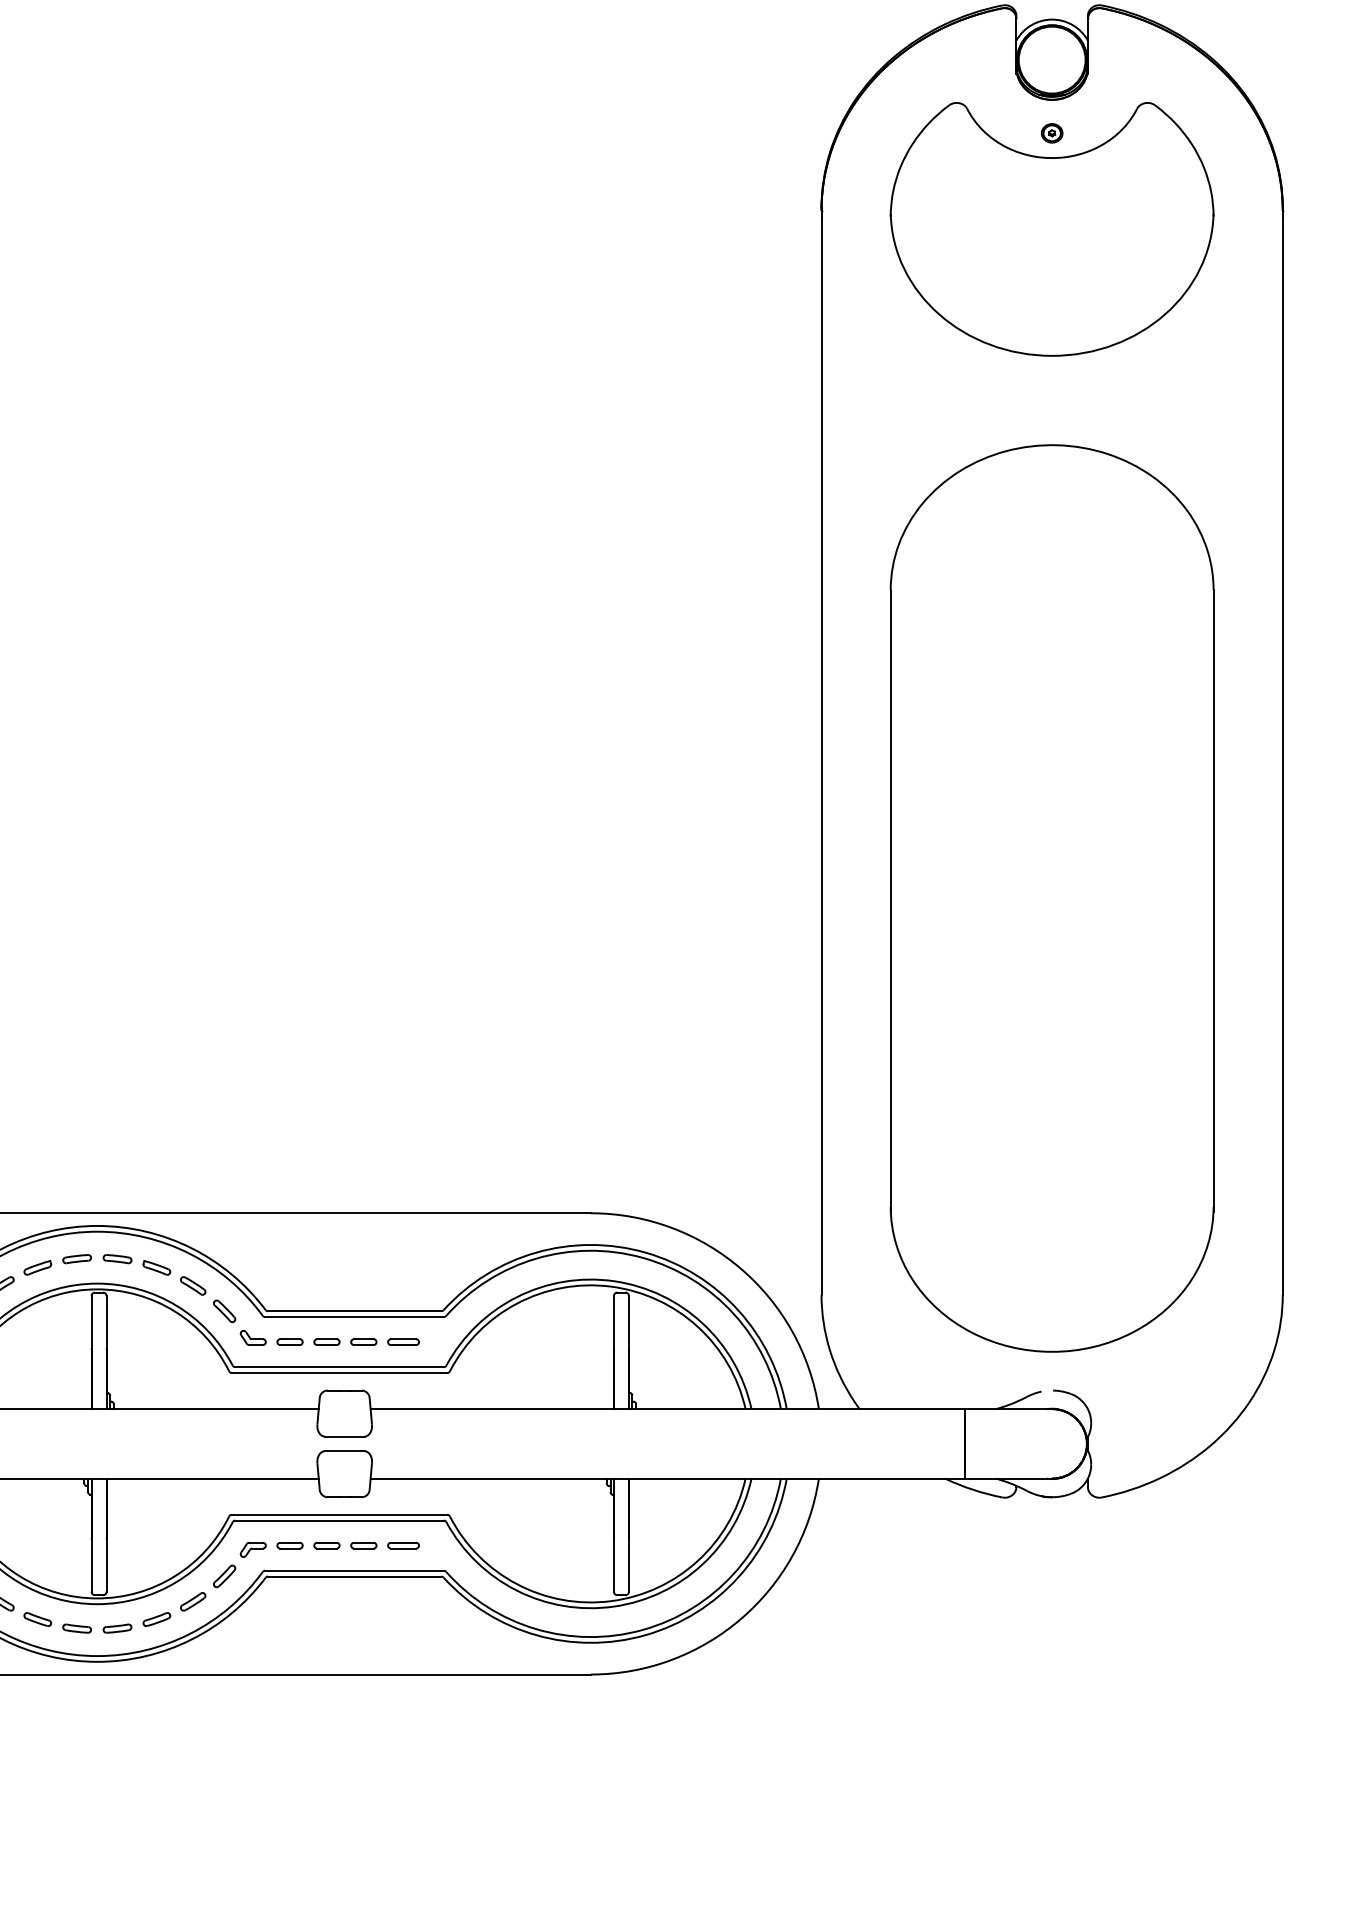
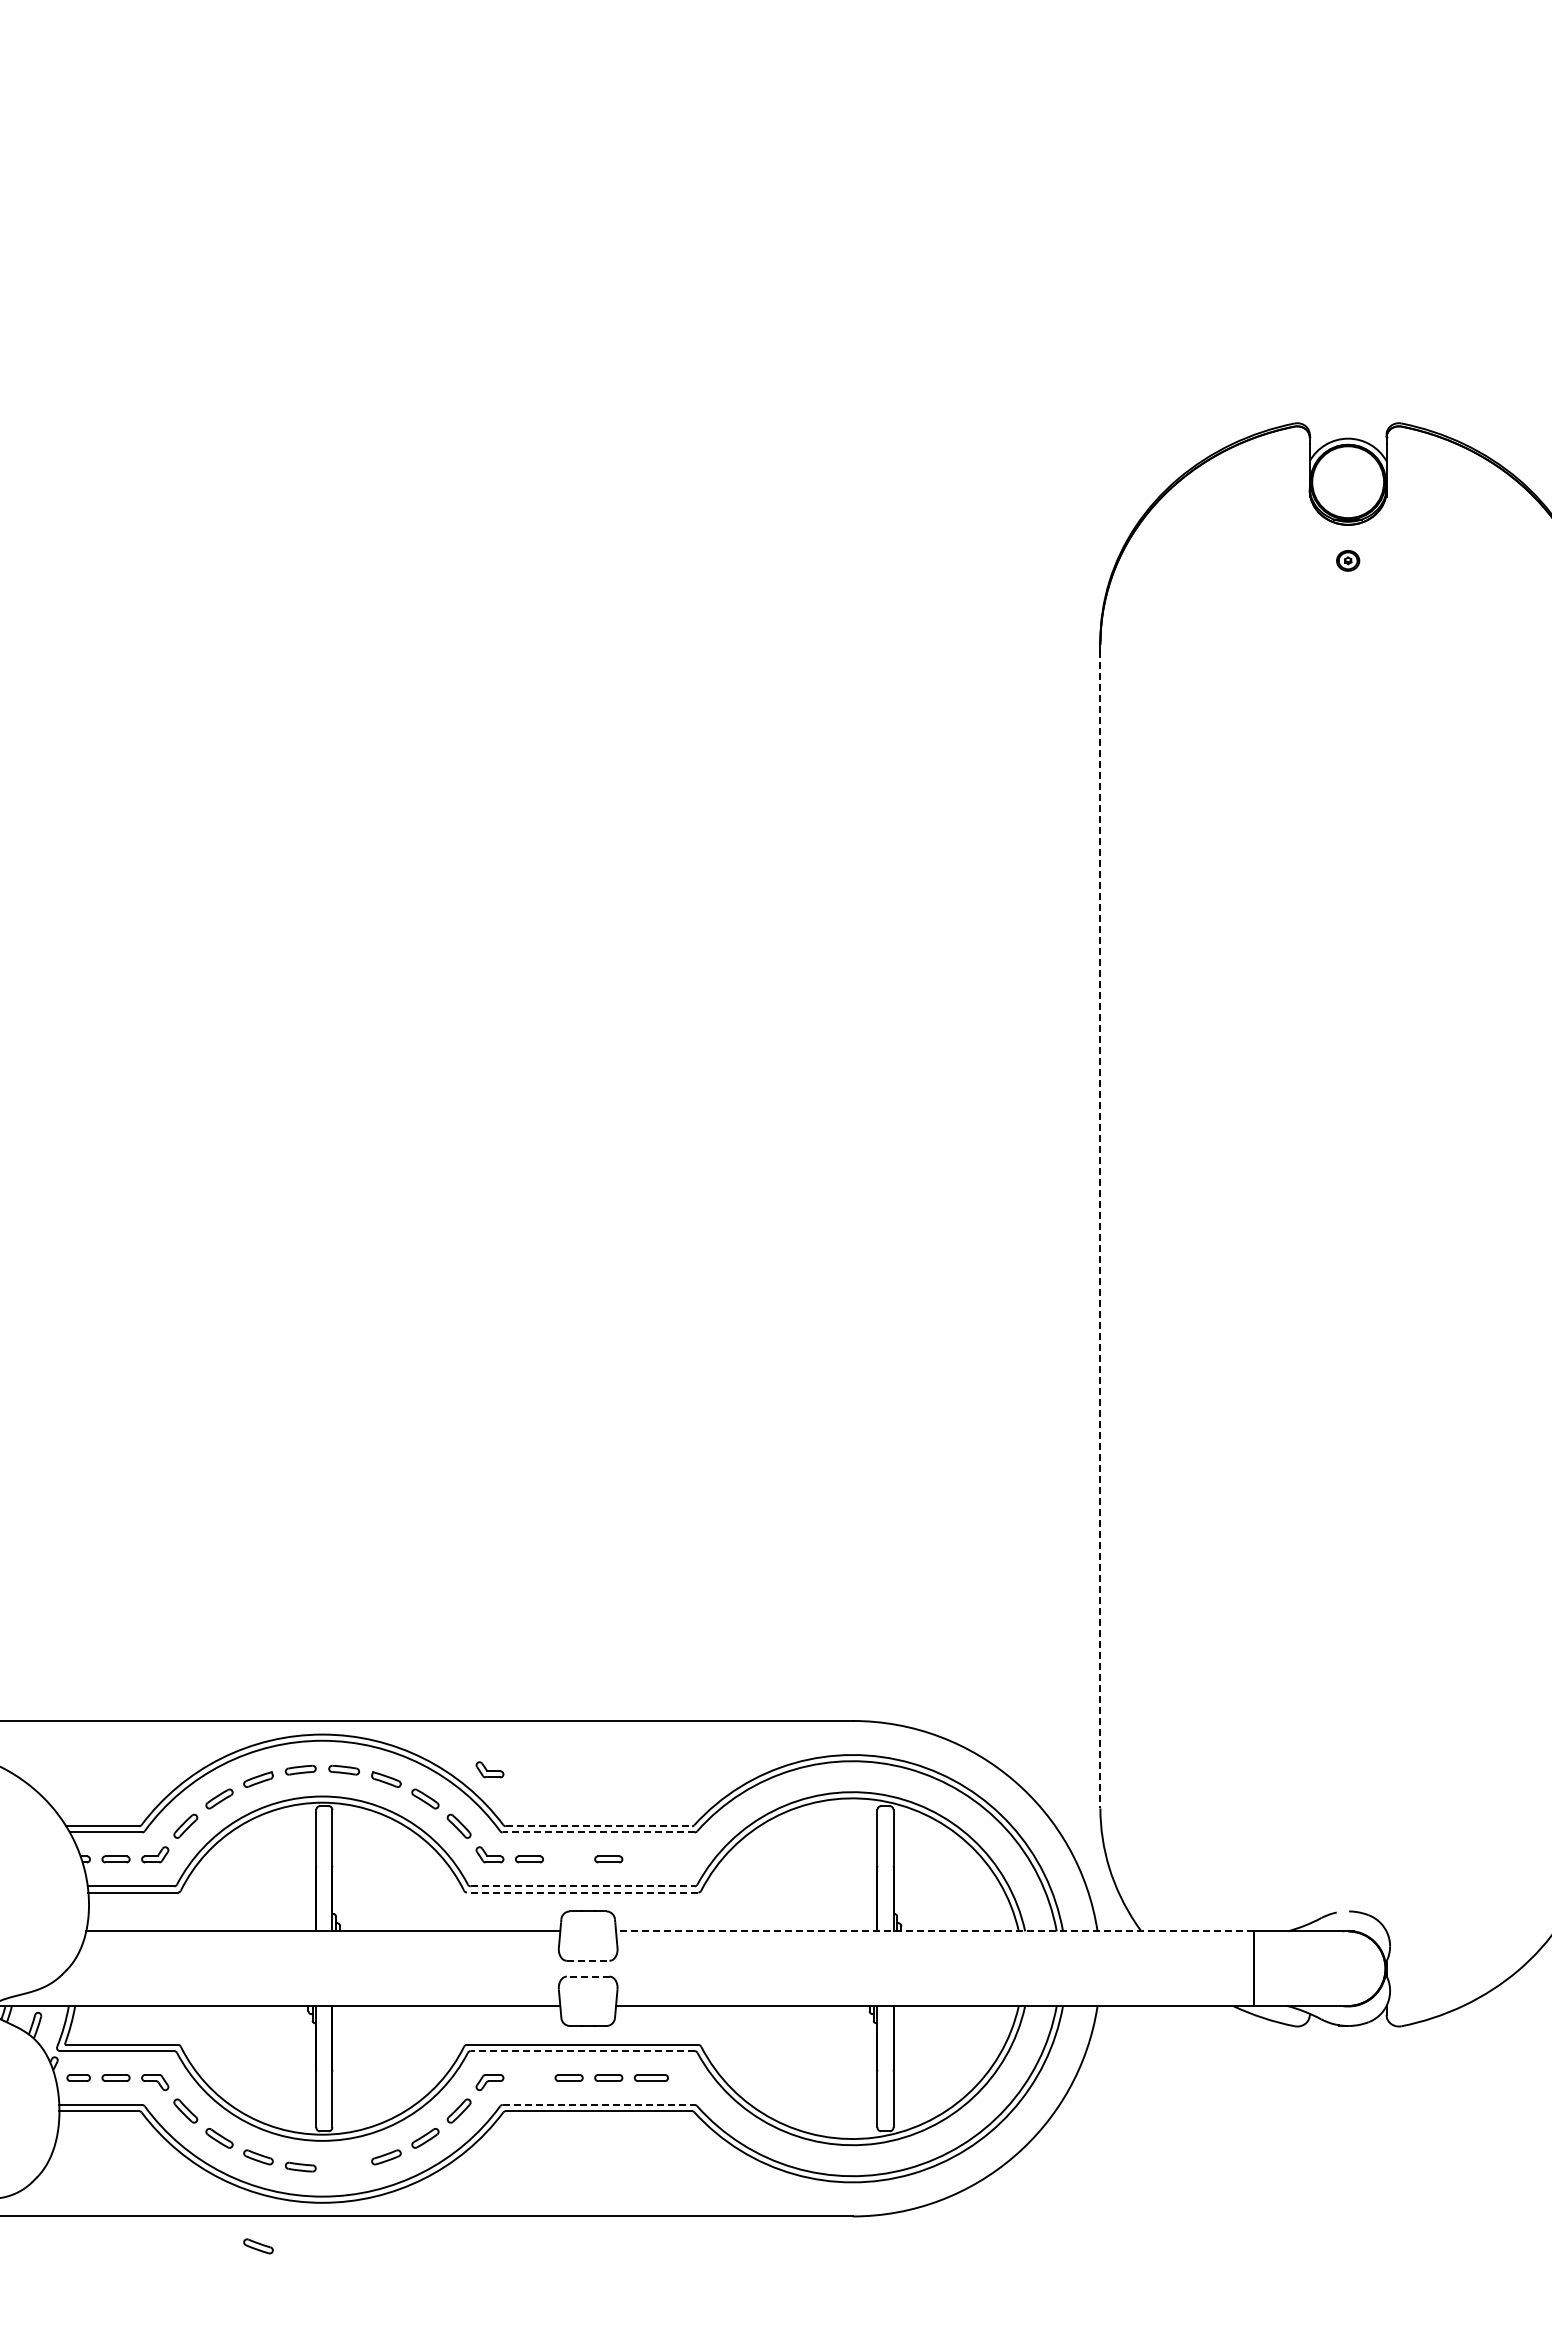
part: (1051, 228) -> (1347, 663), removed
line: (821, 755) -> (1100, 1229), solid -> dashed
part: (1051, 898) -> (1347, 1382), removed
part: (252, 1258) -> (489, 1769), added
line: (355, 1311) -> (599, 1826), solid -> dashed
line: (354, 1317) -> (598, 1832), solid -> dashed
part: (326, 1342) -> (568, 1859), removed
part: (402, 1342) -> (650, 1859), removed
line: (339, 1367) -> (582, 1886), solid -> dashed
line: (339, 1372) -> (582, 1892), solid -> dashed
line: (668, 1409) -> (935, 1931), solid -> dashed
line: (344, 1436) -> (588, 1960), solid -> dashed
line: (344, 1451) -> (587, 1976), solid -> dashed
line: (339, 1520) -> (582, 2051), solid -> dashed
part: (290, 1545) -> (529, 2077), removed
line: (355, 1570) -> (599, 2104), solid -> dashed
part: (116, 1628) -> (343, 2166), removed
part: (37, 1702) -> (258, 2246), added

